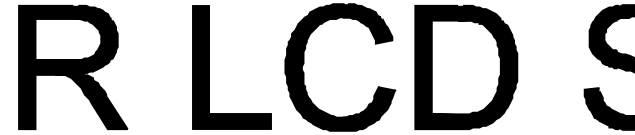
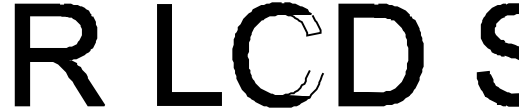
fill: (367, 30) -> (300, 24), removed
fill: (368, 102) -> (301, 83), removed

